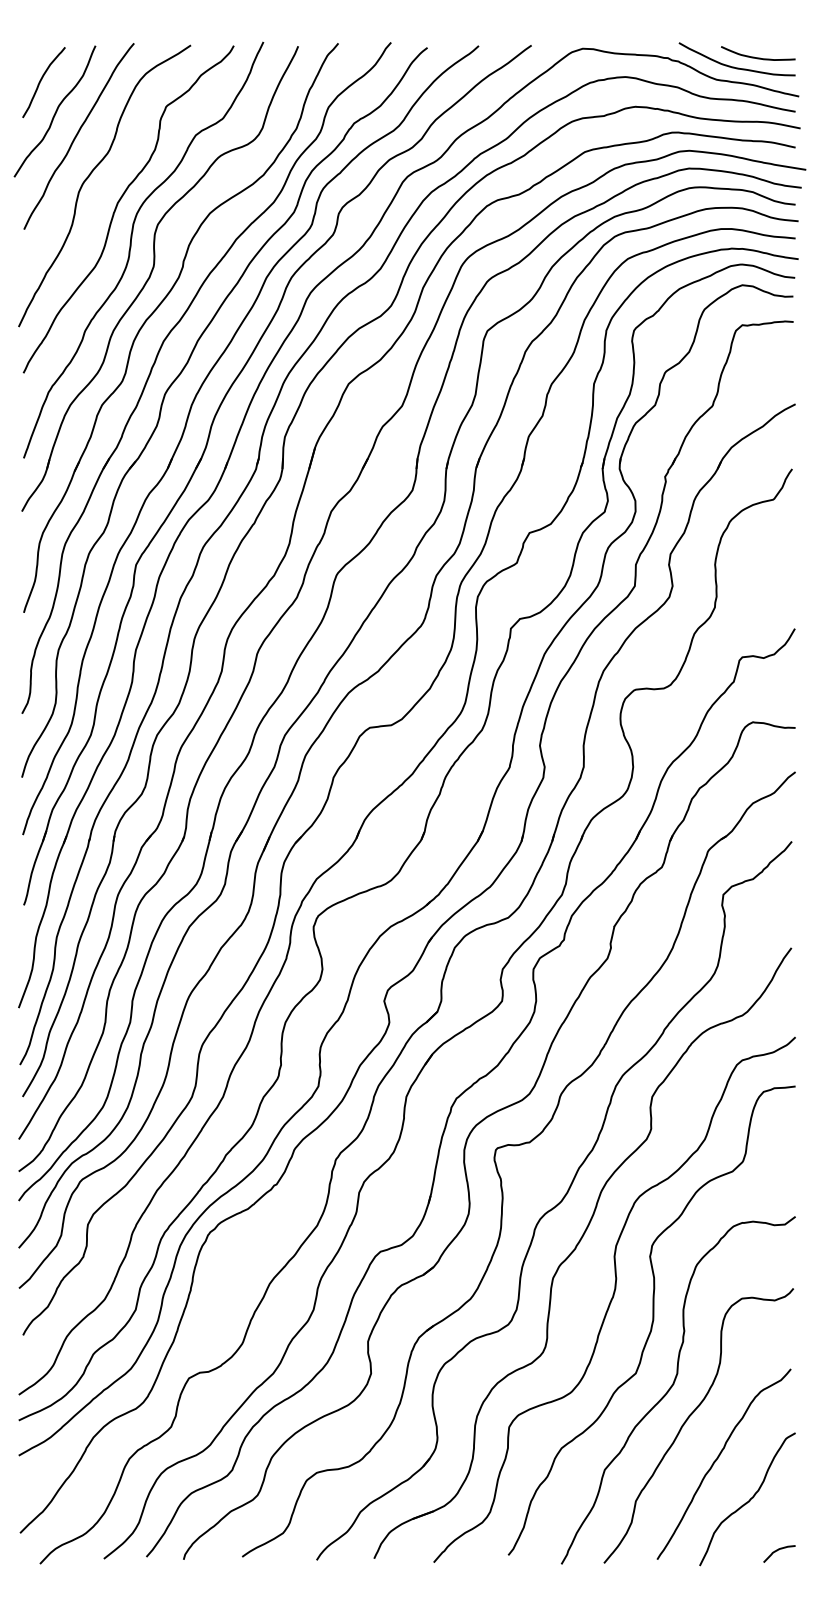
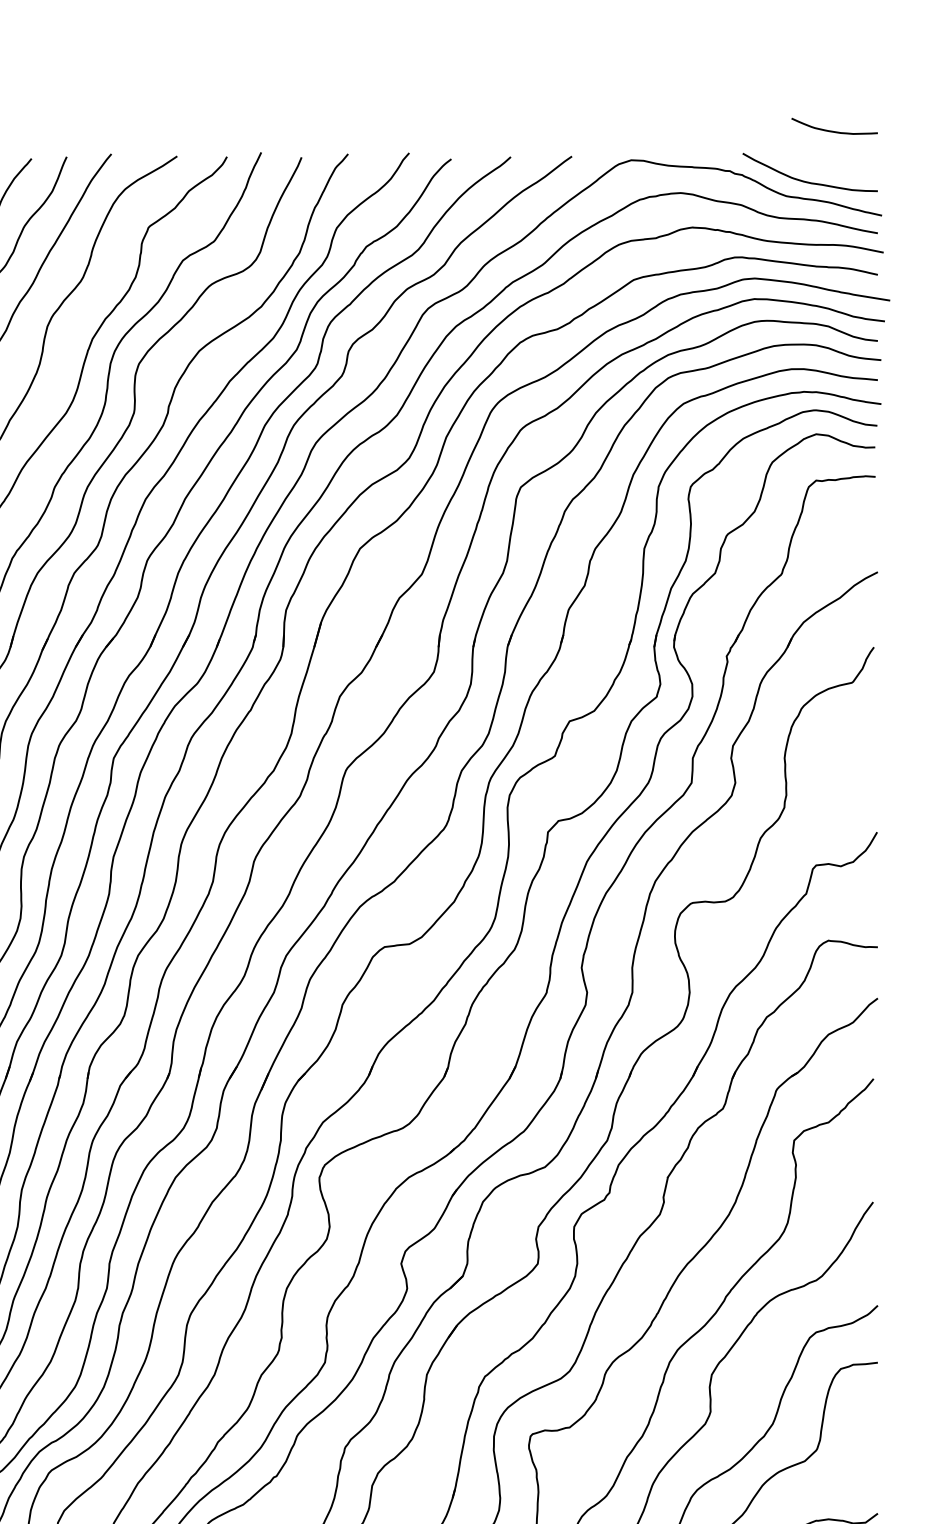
curve: (758, 57) -> (834, 131), moved

